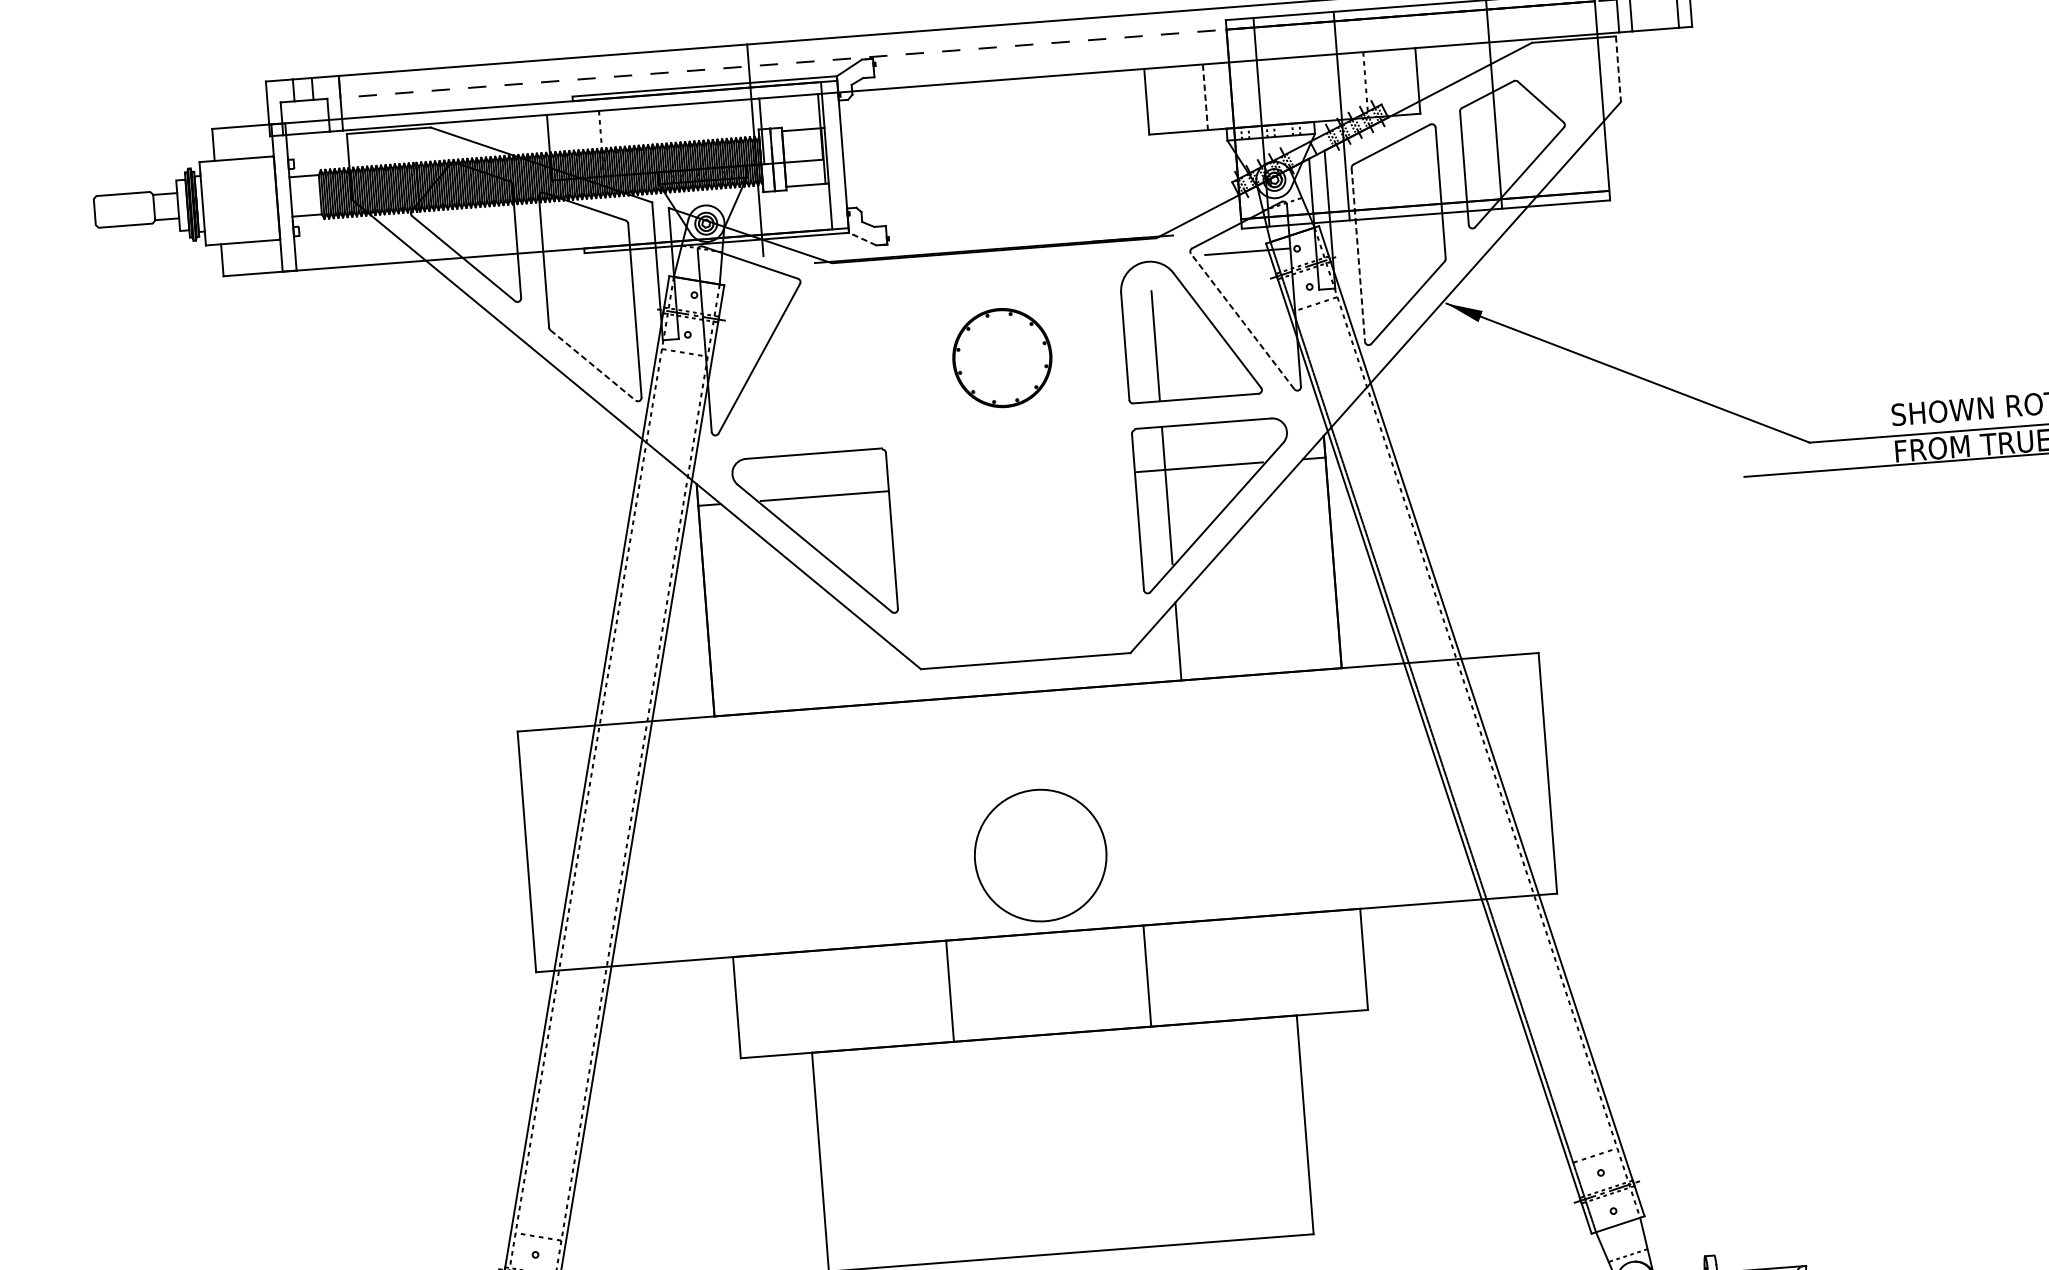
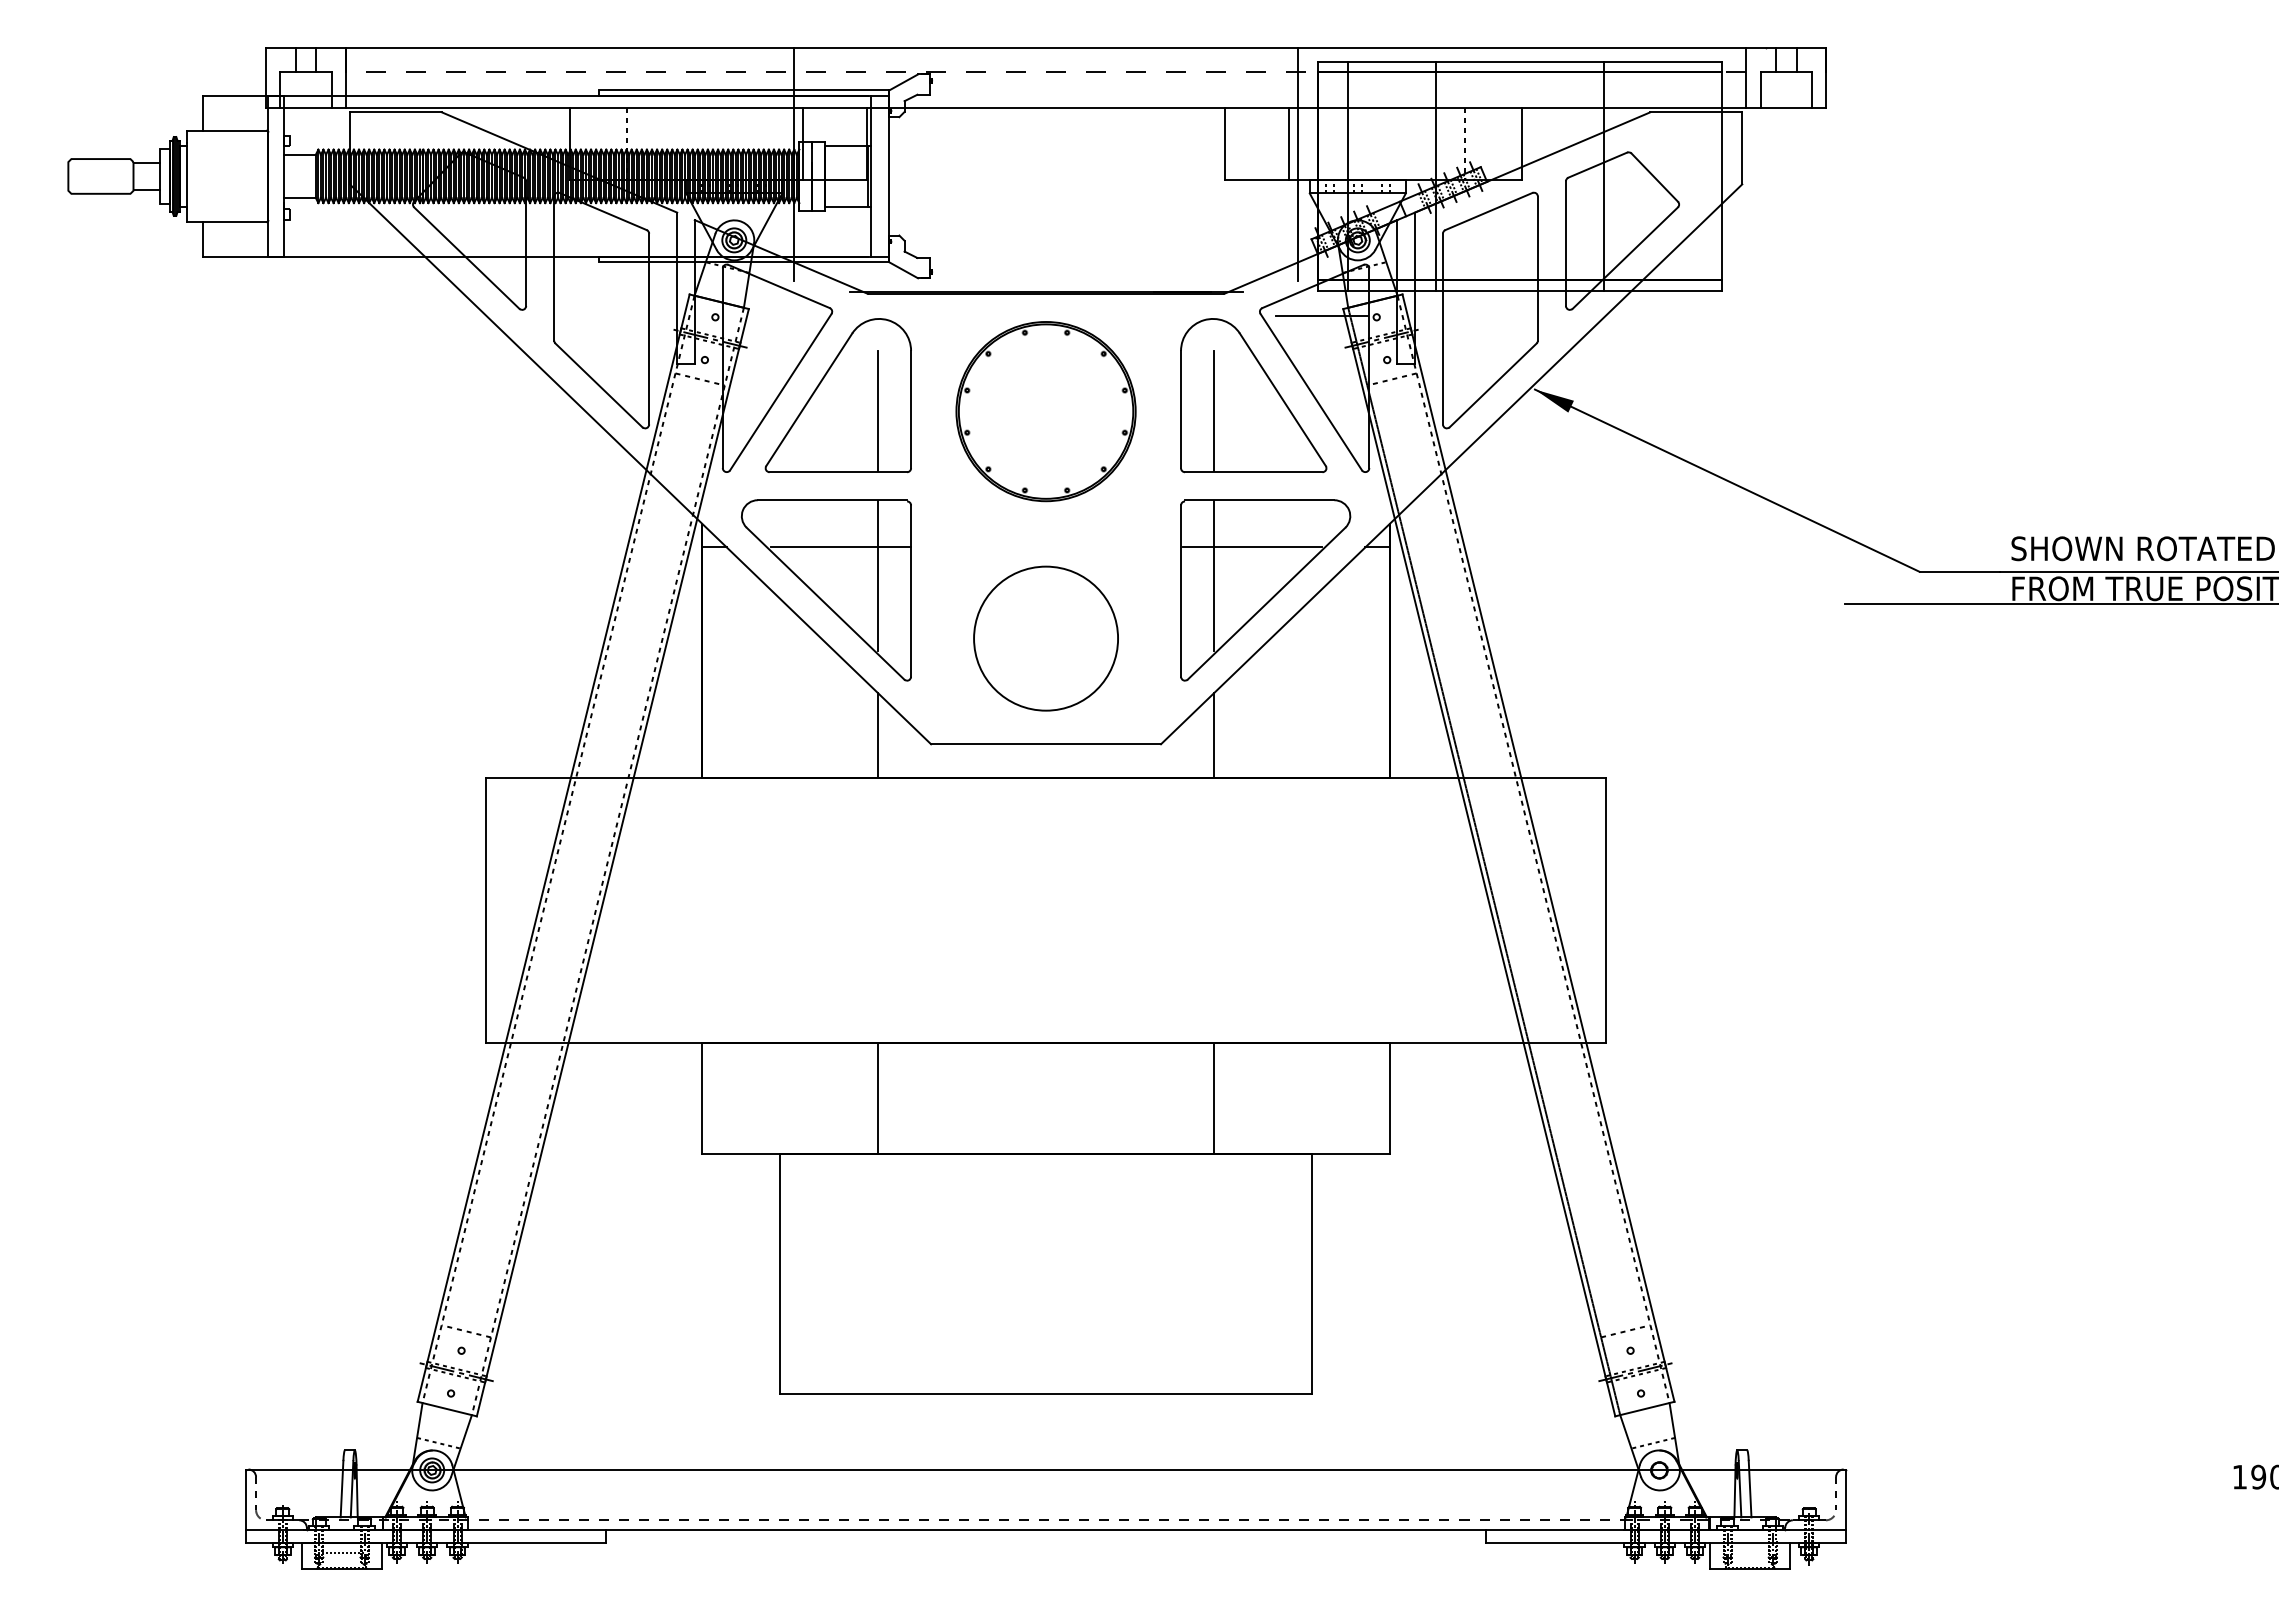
line: (1618, 69) -> (1742, 148), dashed -> solid
line: (1205, 97) -> (1289, 144), dashed -> solid
line: (1215, 114) -> (1298, 164), added
line: (862, 239) -> (903, 270), dashed -> solid
line: (1357, 255) -> (1442, 329), dashed -> solid
line: (1242, 320) -> (1311, 391), dashed -> solid
part: (811, 357) -> (837, 395), added
part: (1001, 357) -> (1045, 411), size x1.67
line: (593, 365) -> (599, 385), dashed -> solid
line: (860, 519) -> (877, 575), added
line: (871, 664) -> (877, 735), added
circle: (1040, 855) -> (1045, 638), moved
line: (1147, 975) -> (1214, 1097), moved
line: (949, 990) -> (877, 1097), moved

